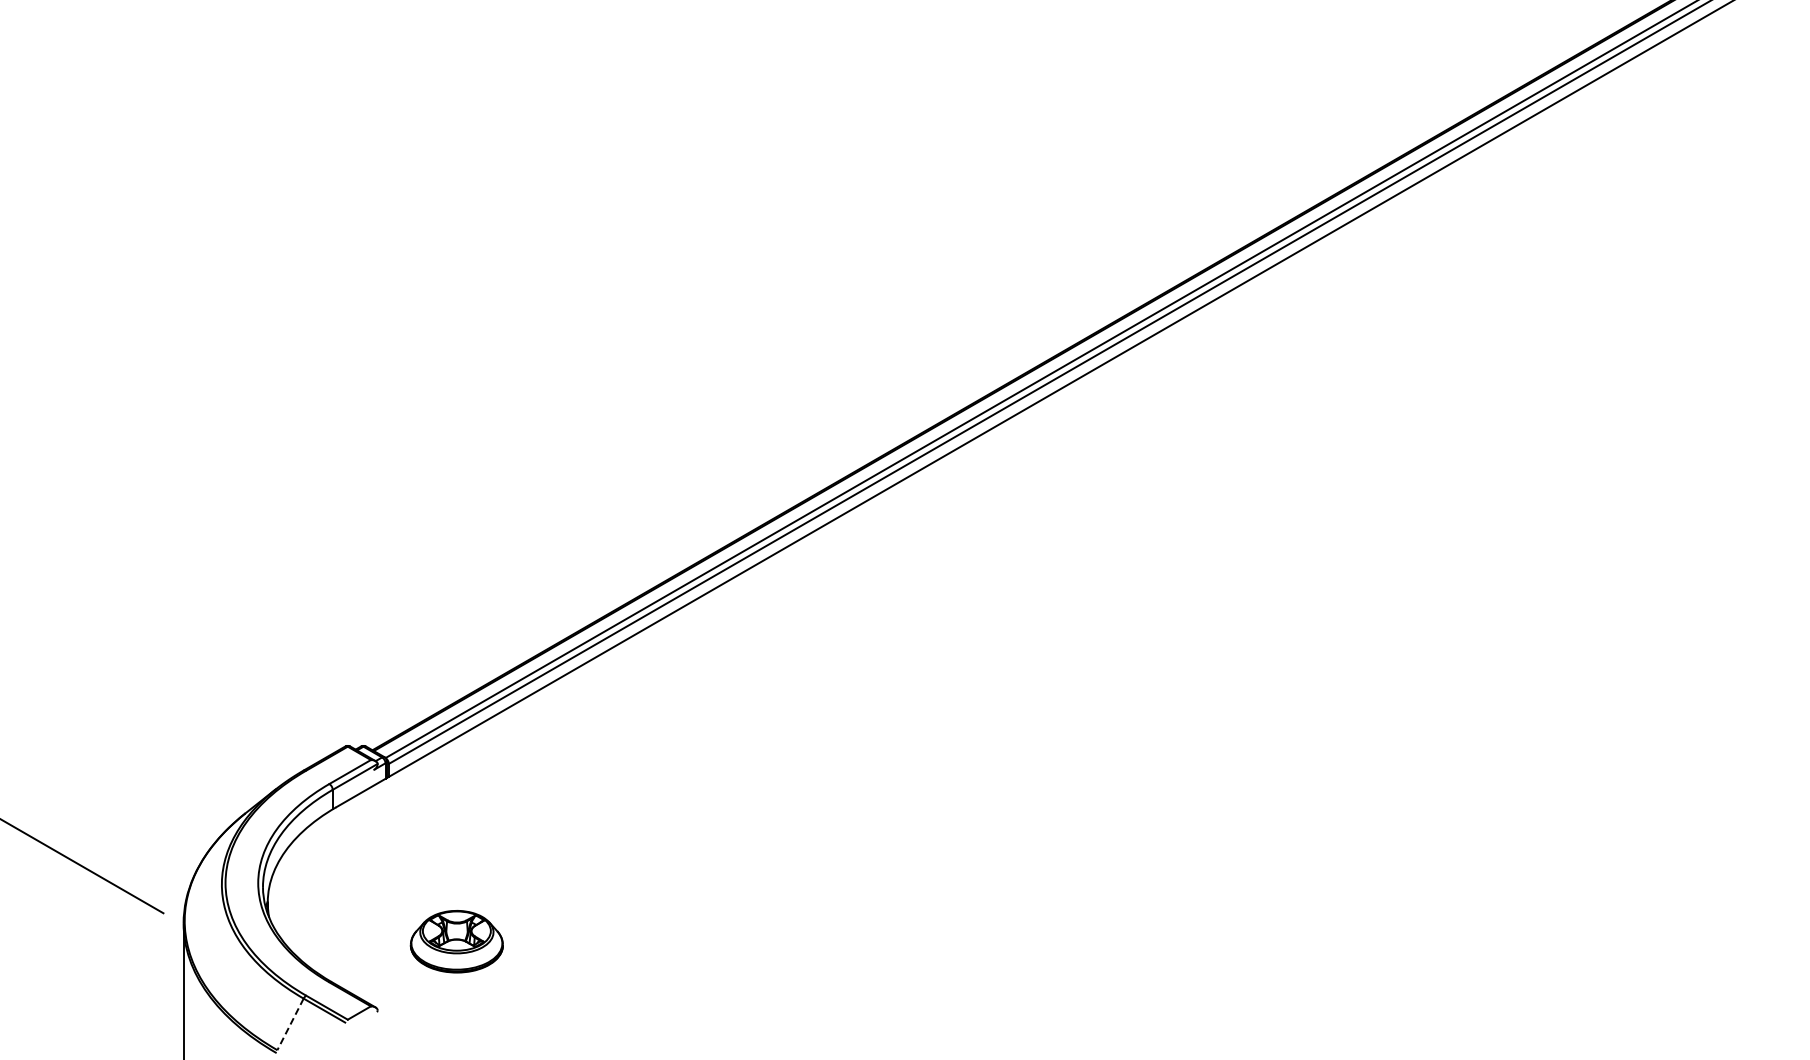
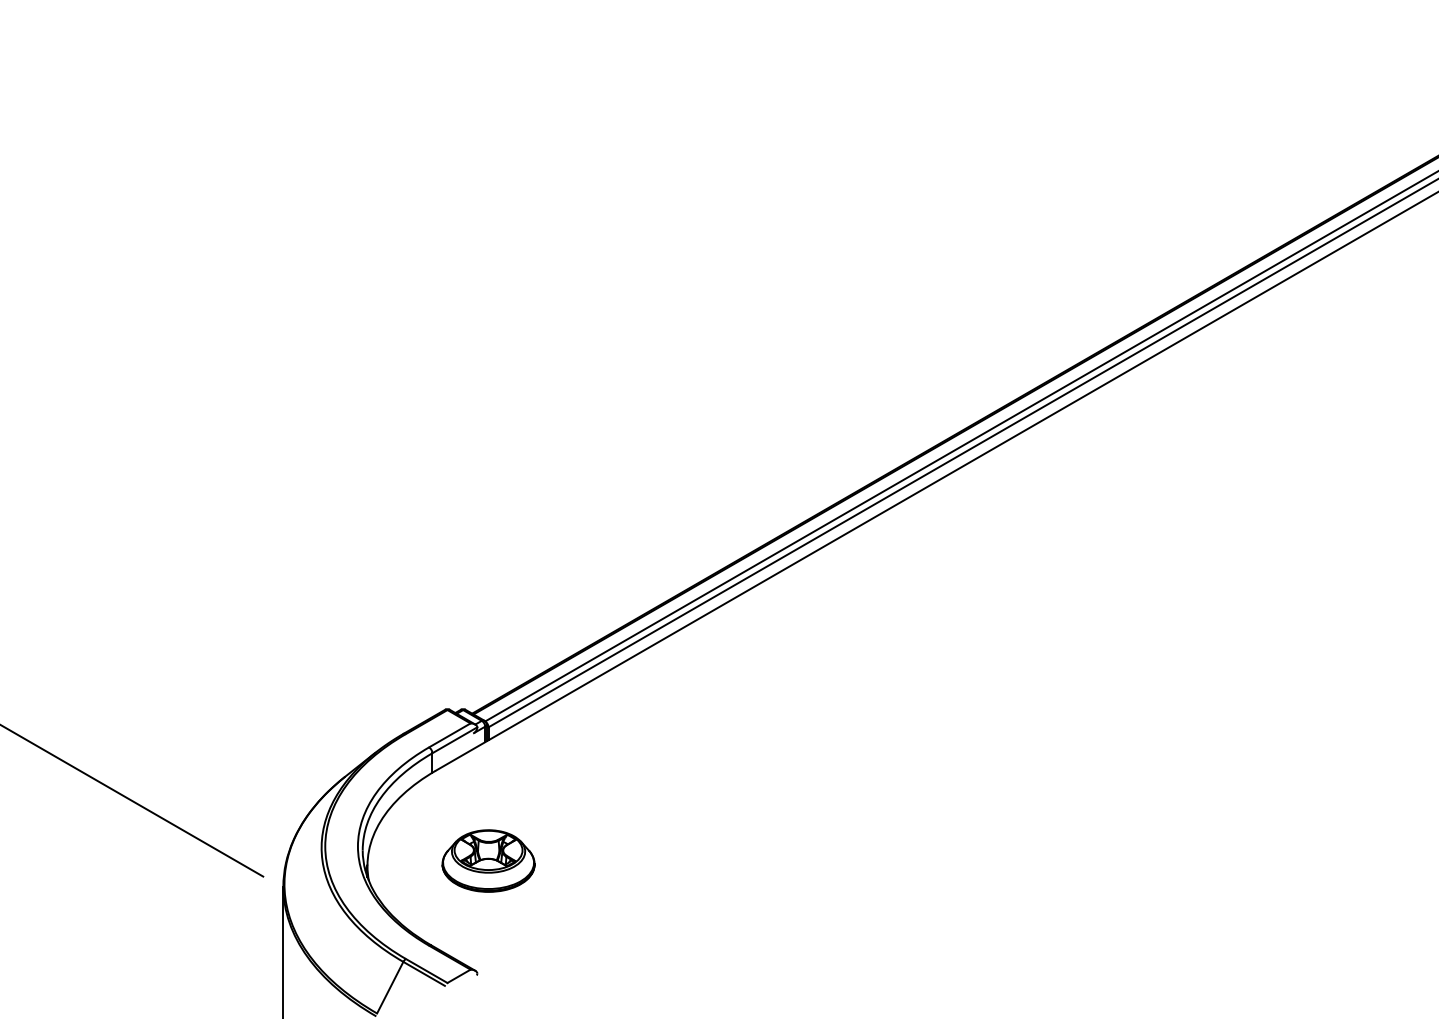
part: (456, 941) -> (488, 860), moved
line: (290, 1024) -> (390, 987), dashed -> solid

